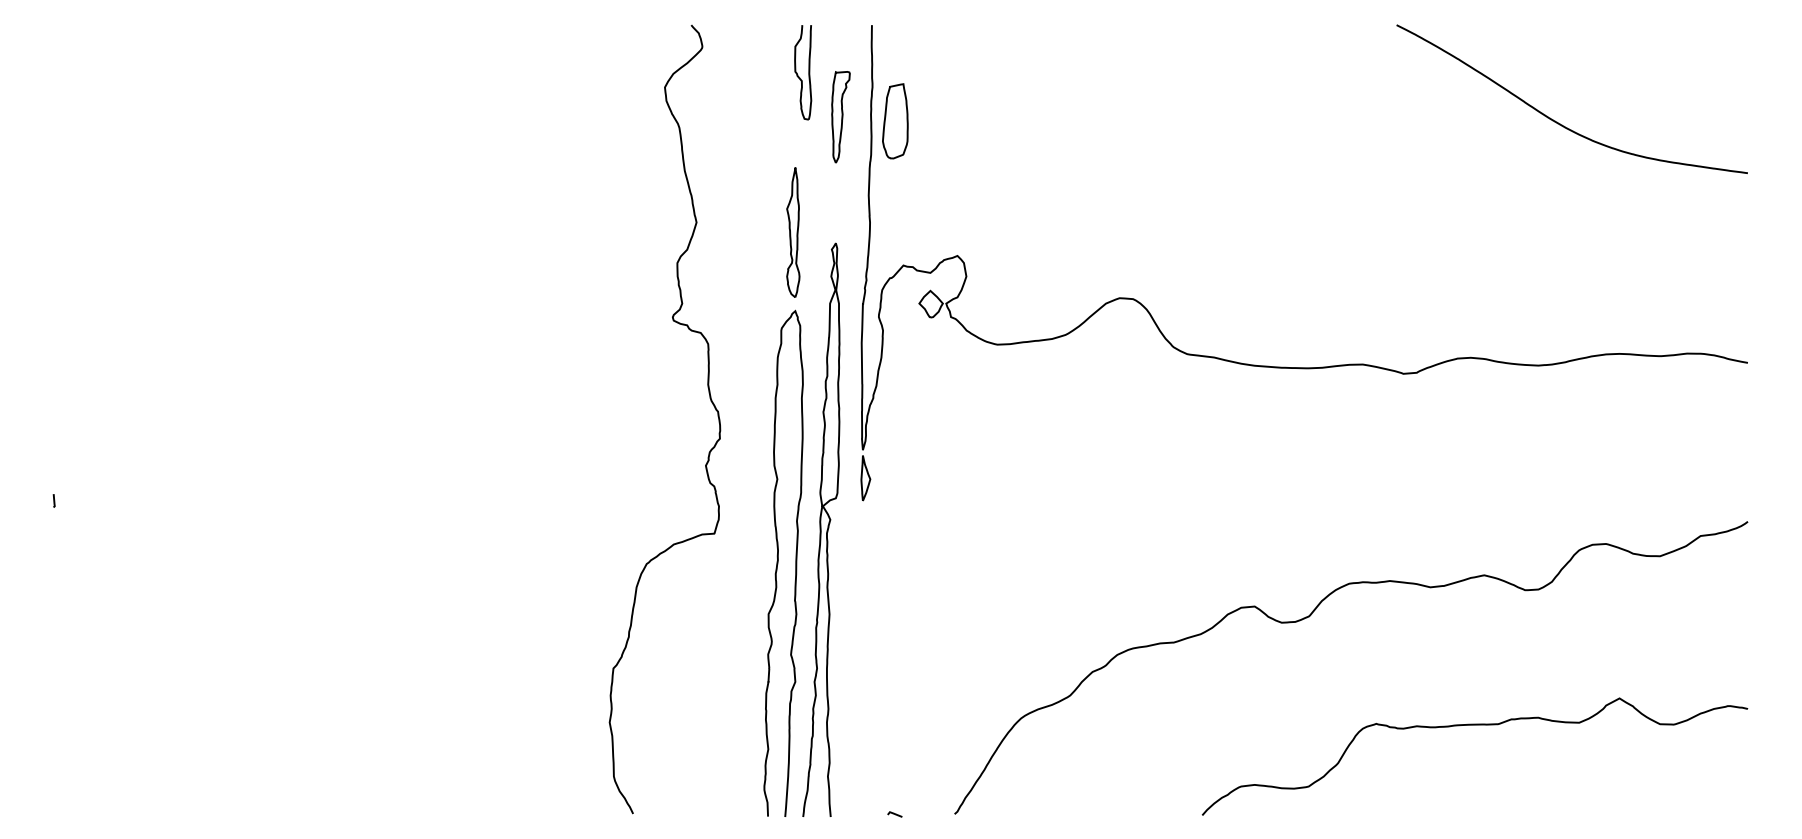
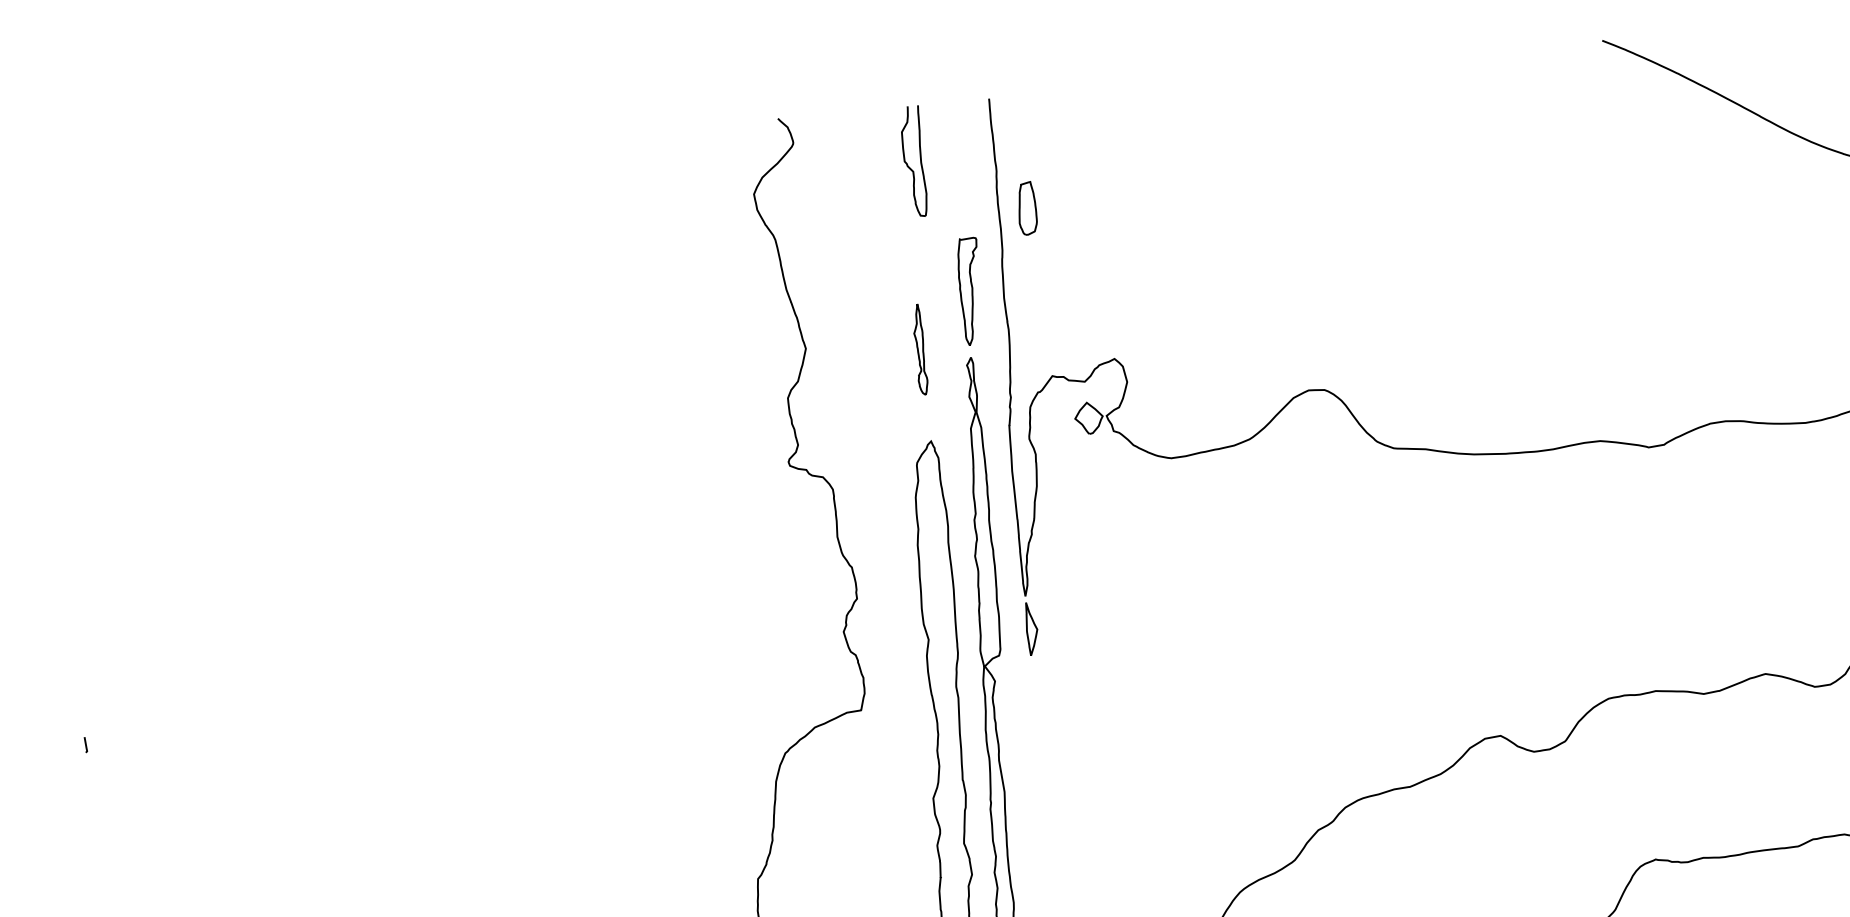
part: (840, 117) -> (970, 291), moved
part: (895, 121) -> (1027, 208), size x0.6
part: (793, 232) -> (920, 349), size x0.6

